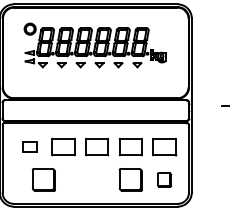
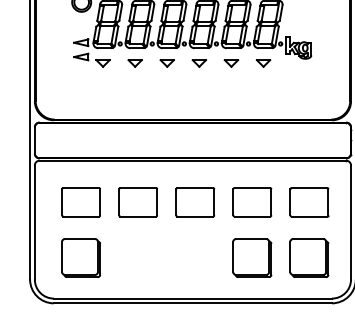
part: (29, 146) -> (80, 201), size x1.67
part: (43, 179) -> (80, 257), moved
part: (164, 179) -> (309, 257), size x1.67

